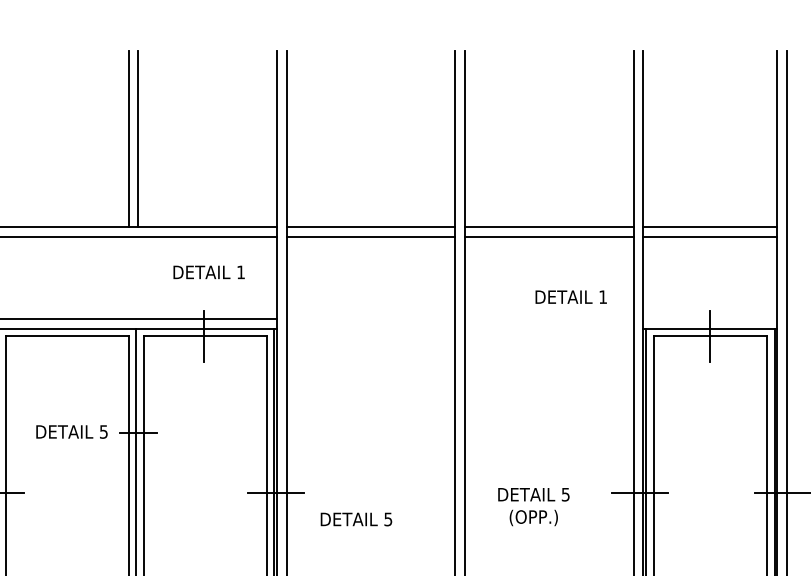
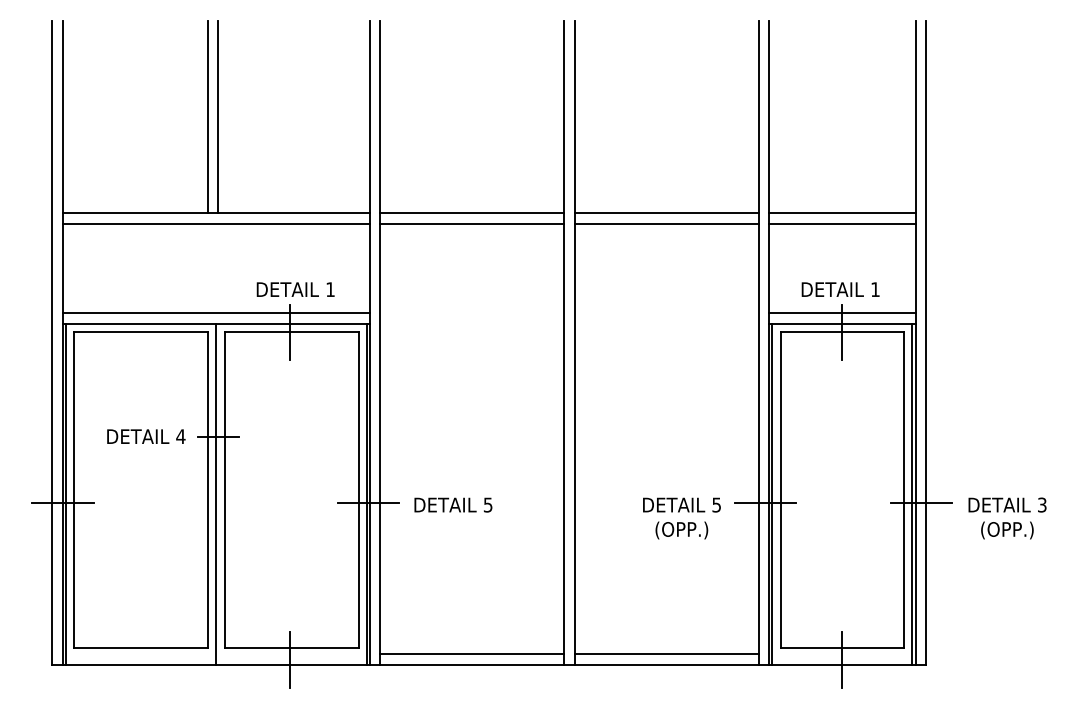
text: (208, 272) -> (295, 289), moved
text: (571, 297) -> (840, 289), moved
line: (710, 319) -> (842, 313), added
text: (103, 431) -> (180, 436), 5 -> 4
text: (533, 506) -> (681, 518), moved
text: (356, 518) -> (453, 504), moved

